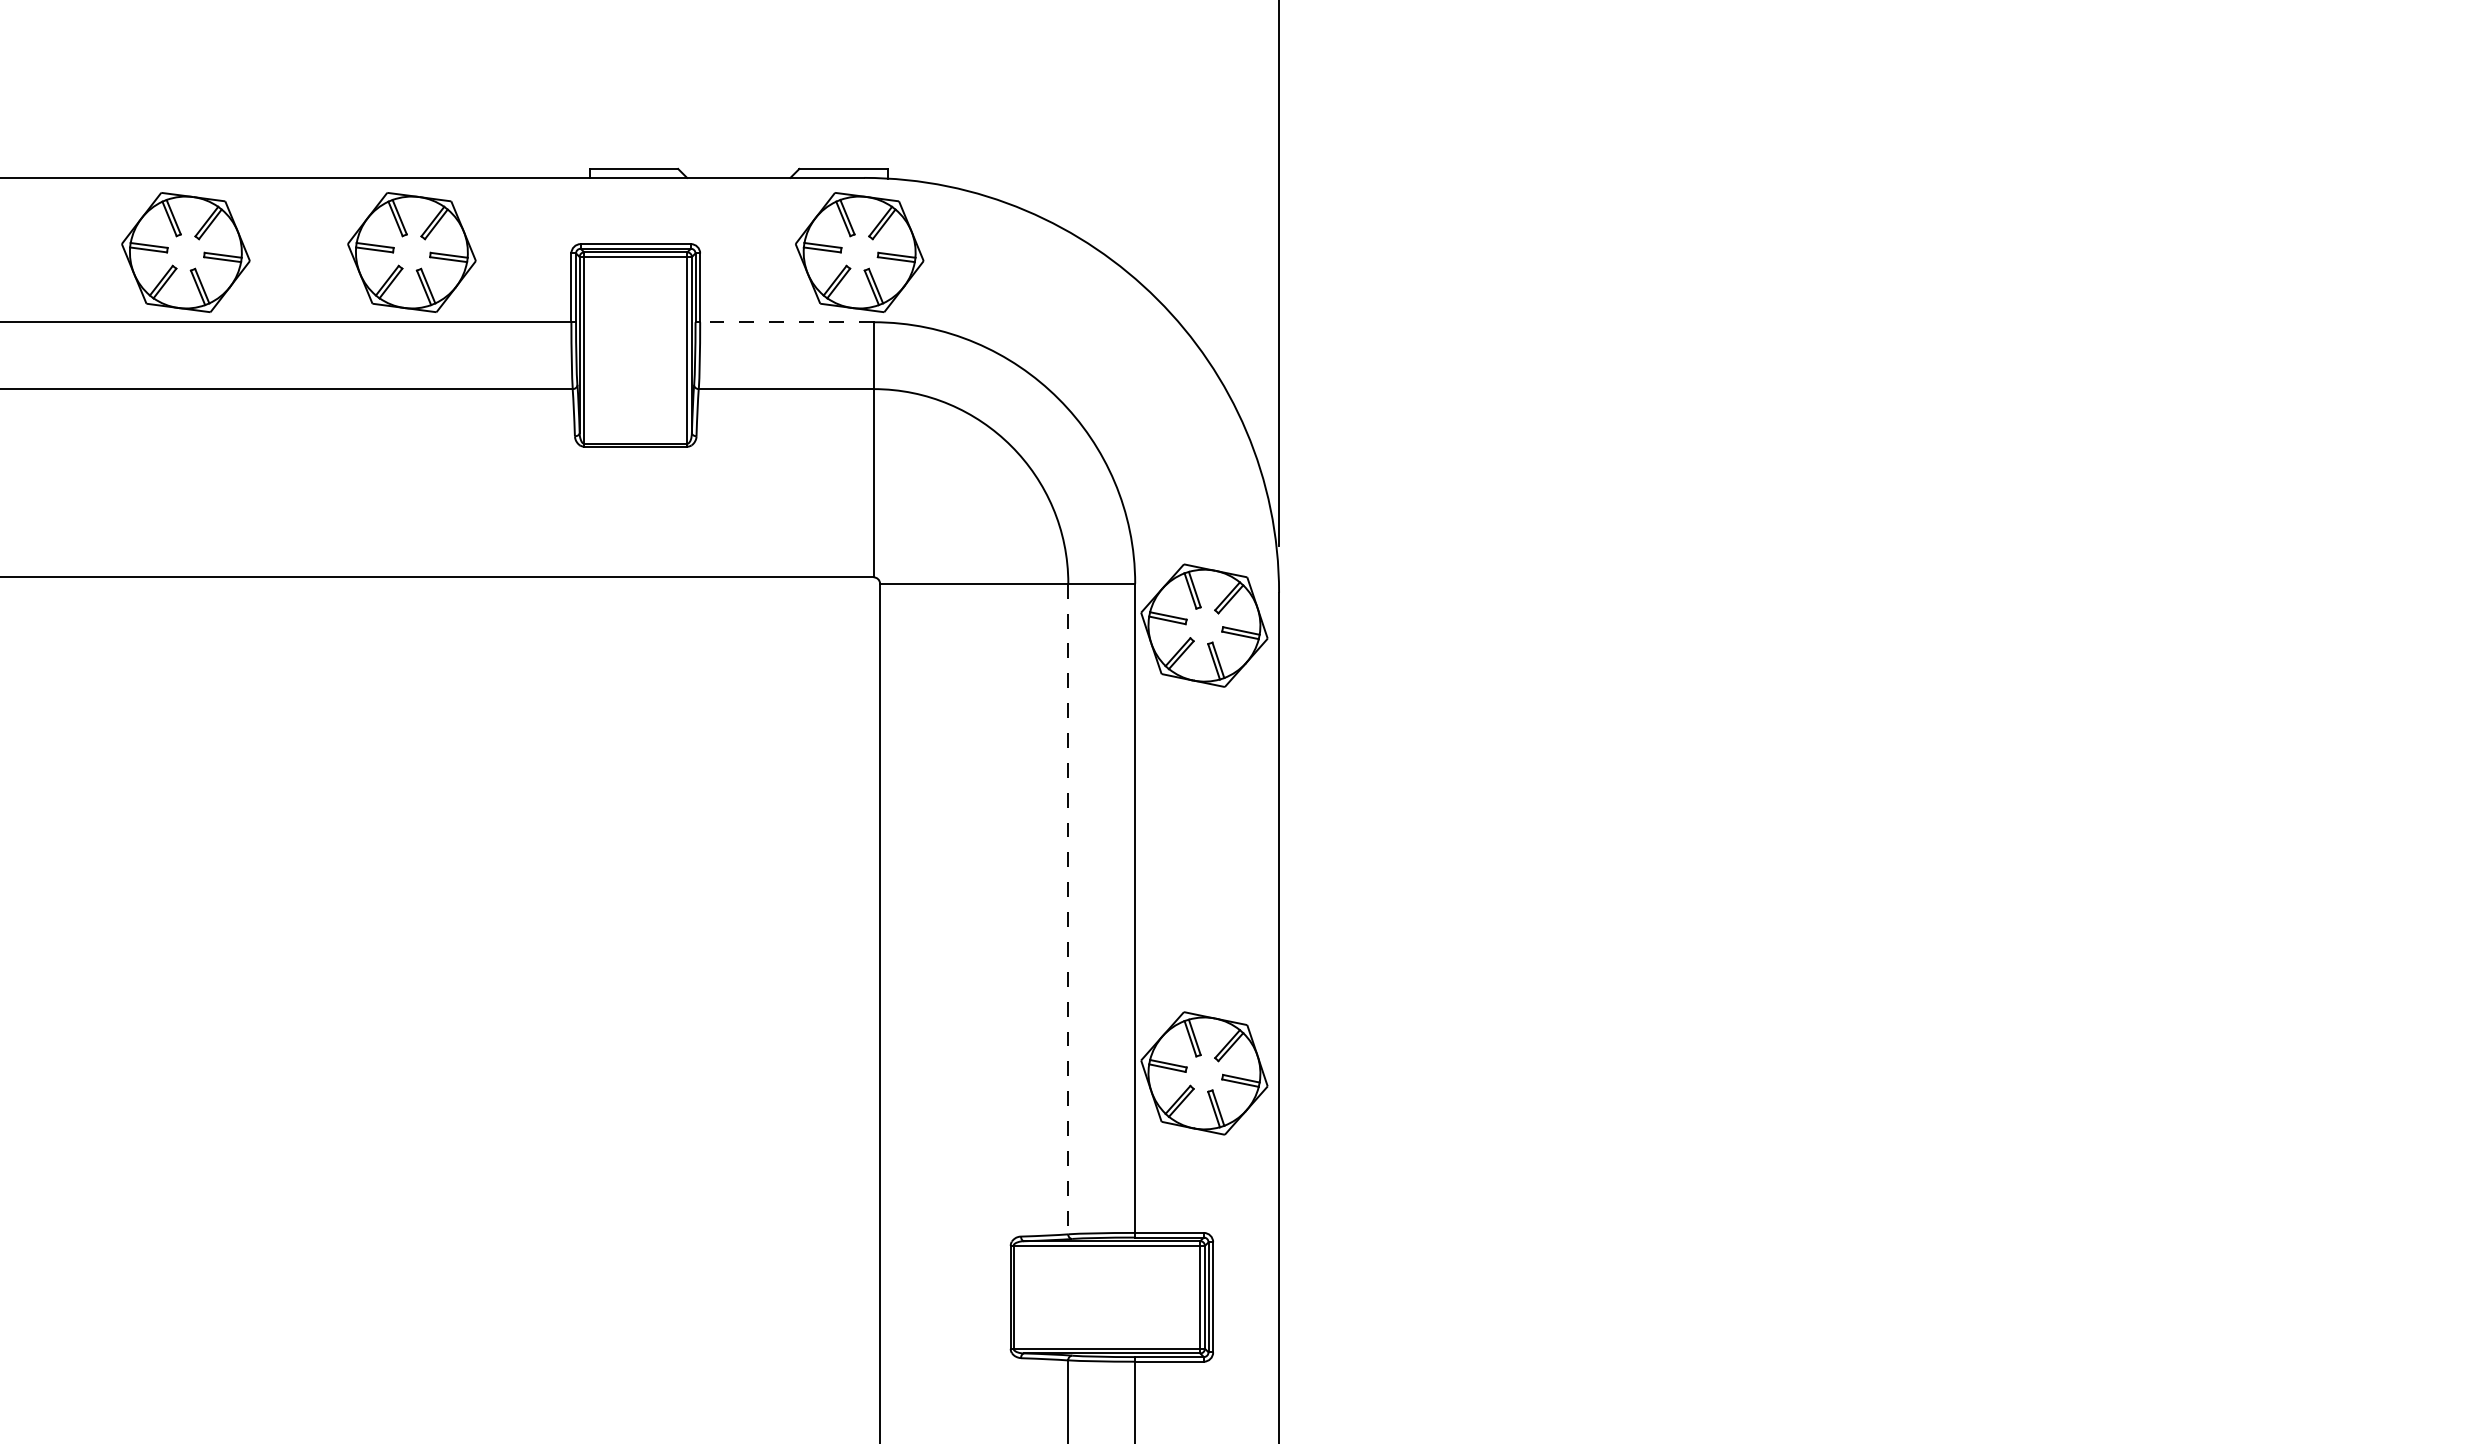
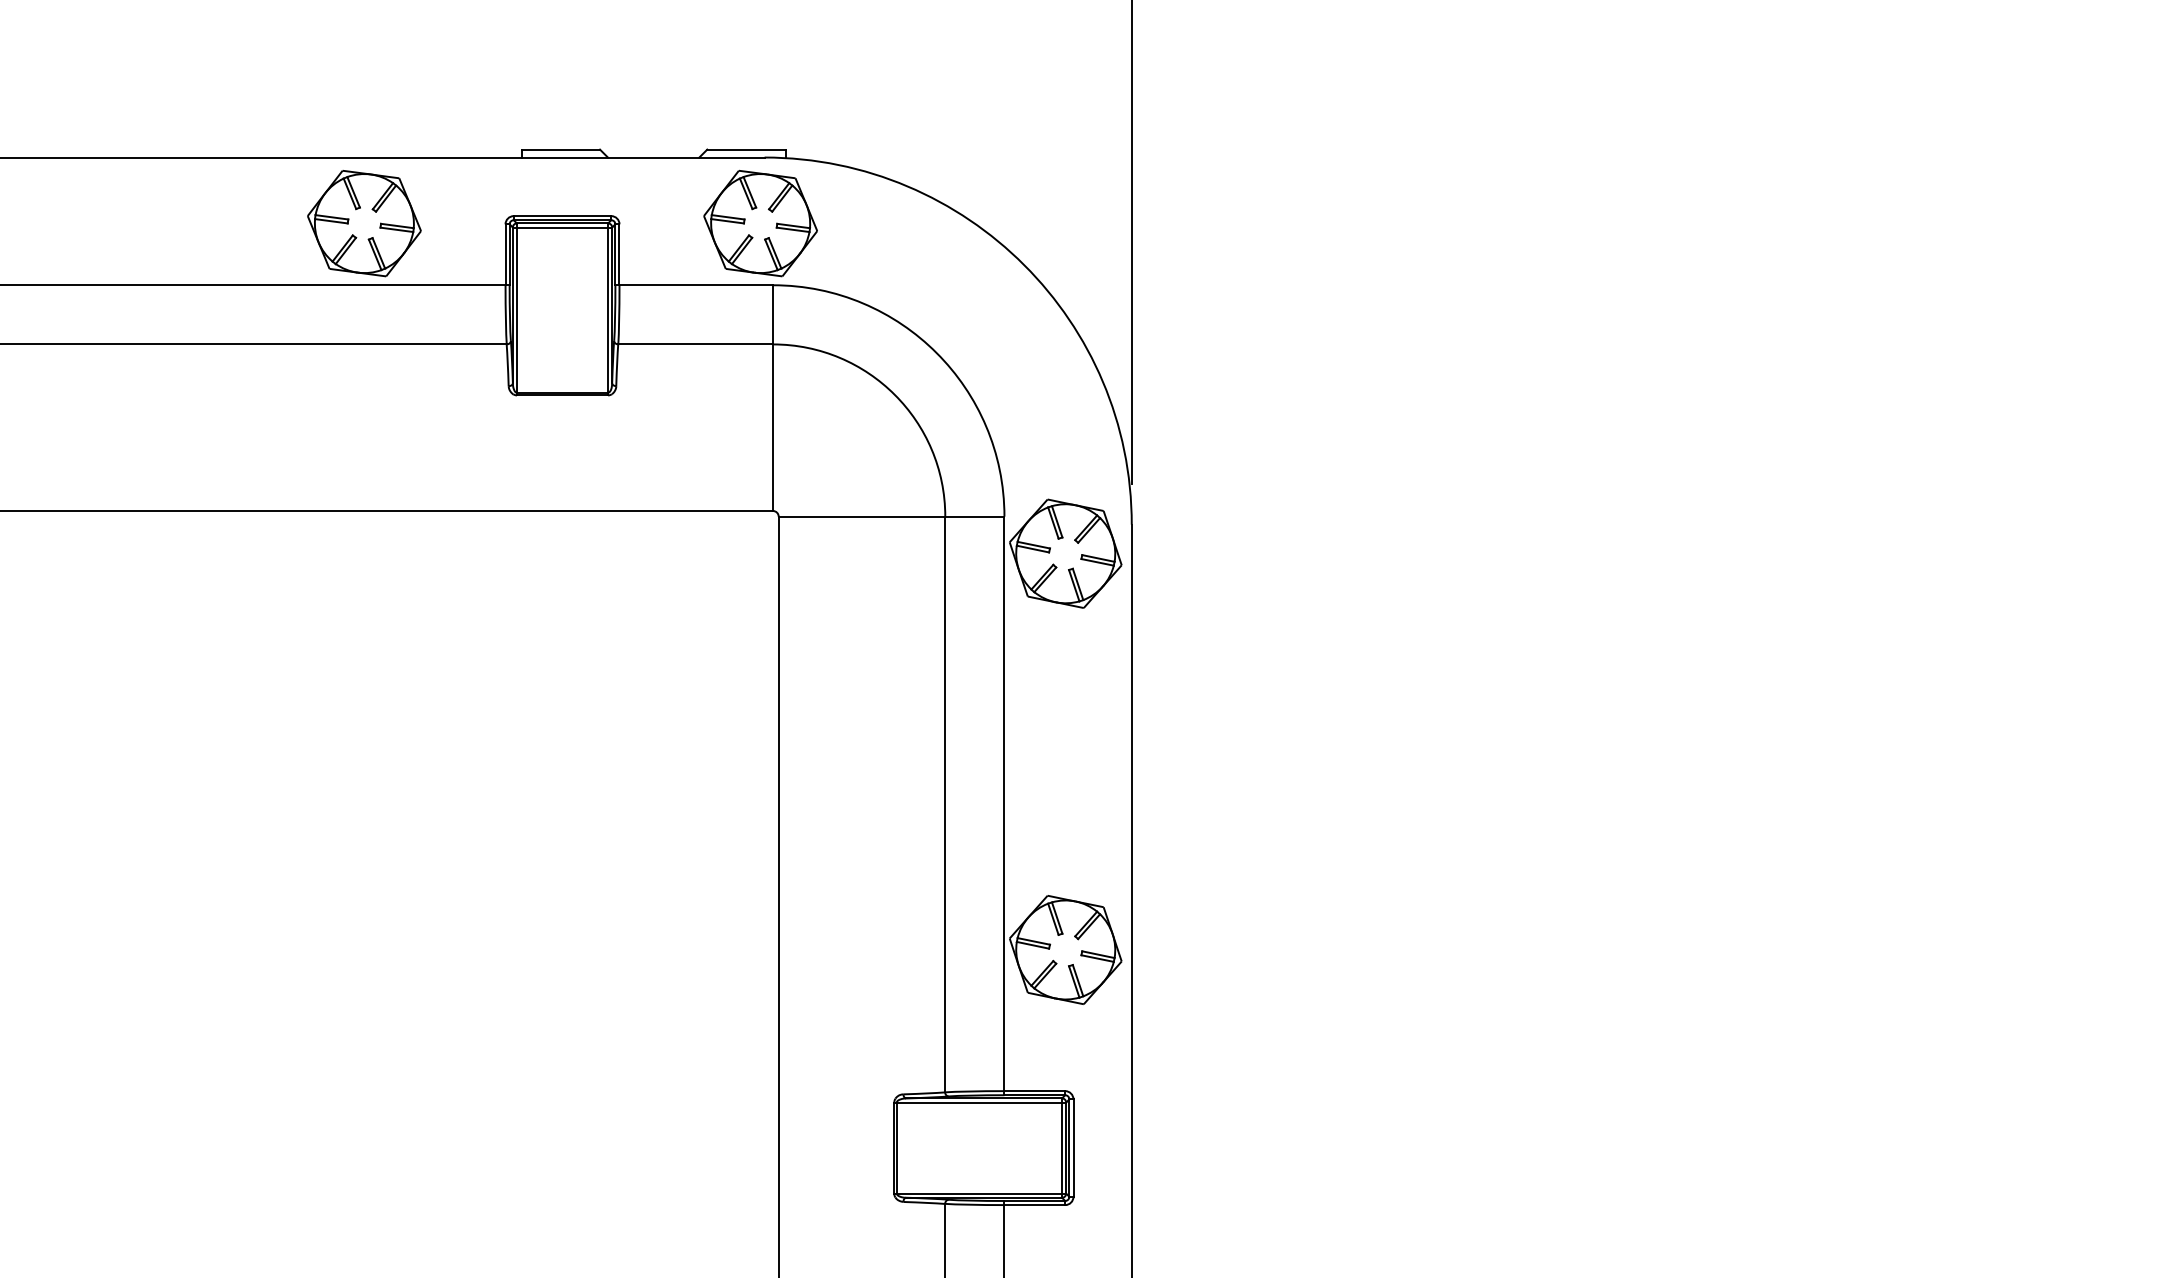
part: (185, 252) -> (164, 223), removed
line: (786, 322) -> (695, 285), dashed -> solid
line: (1068, 909) -> (945, 804), dashed -> solid

